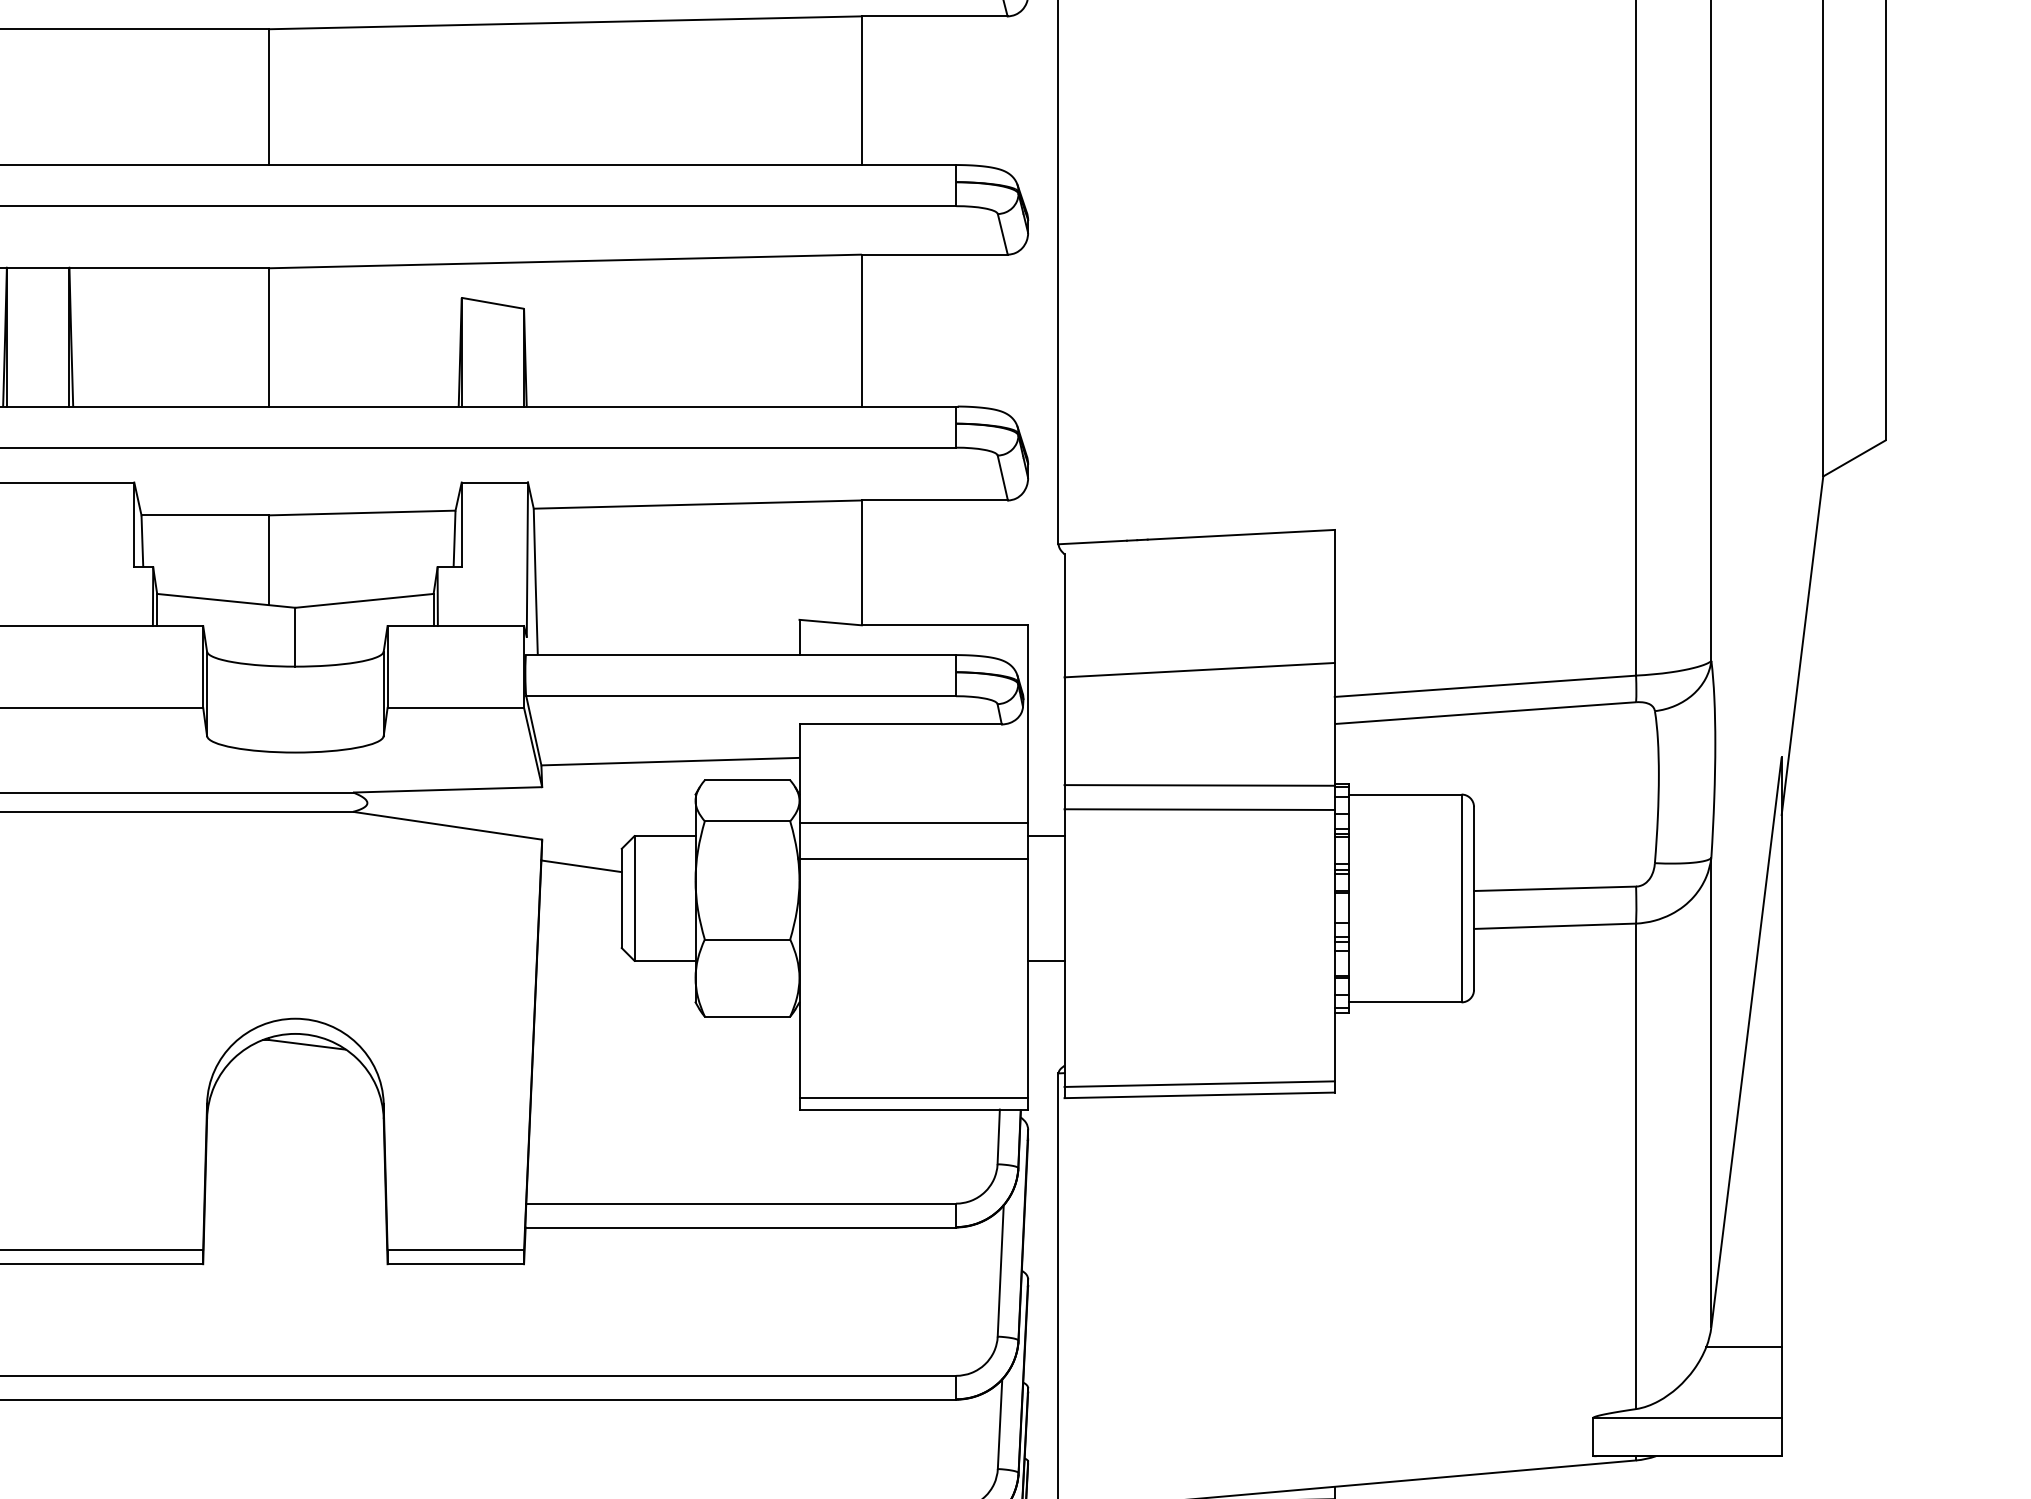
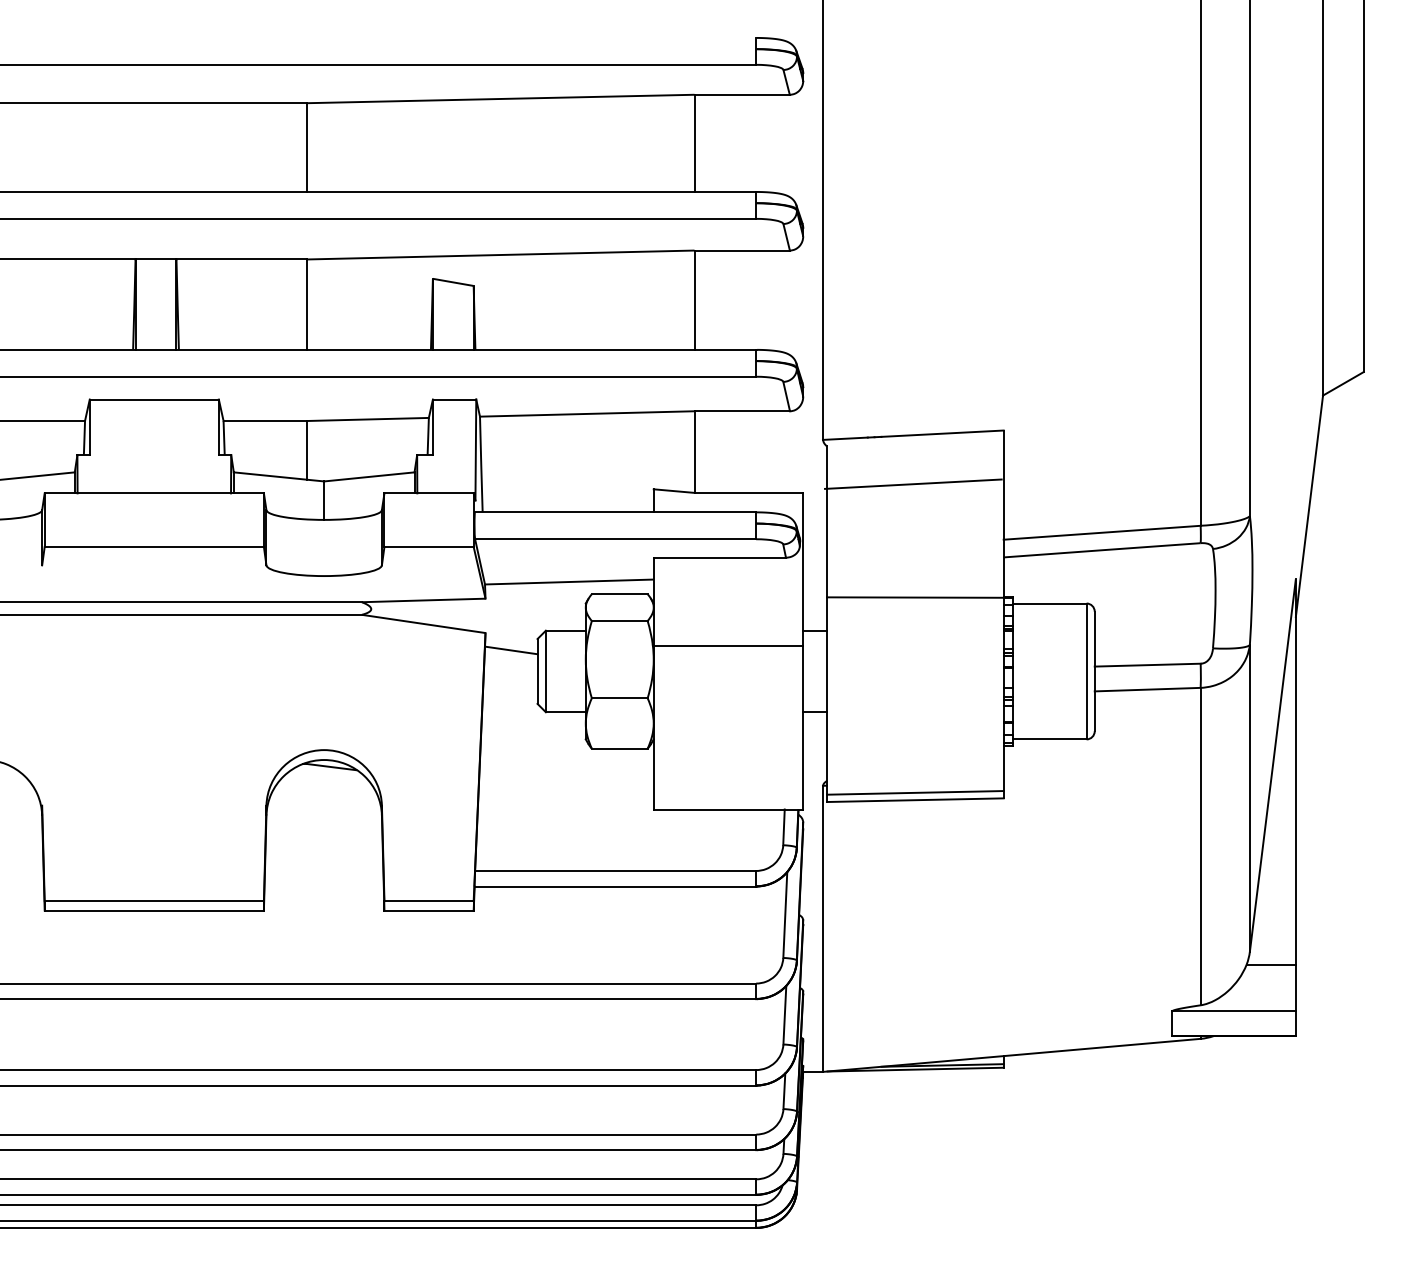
line: (1199, 669) -> (913, 483), moved
line: (1199, 809) -> (915, 613), removed
line: (913, 823) -> (728, 622), removed
line: (913, 1098) -> (728, 802), removed

